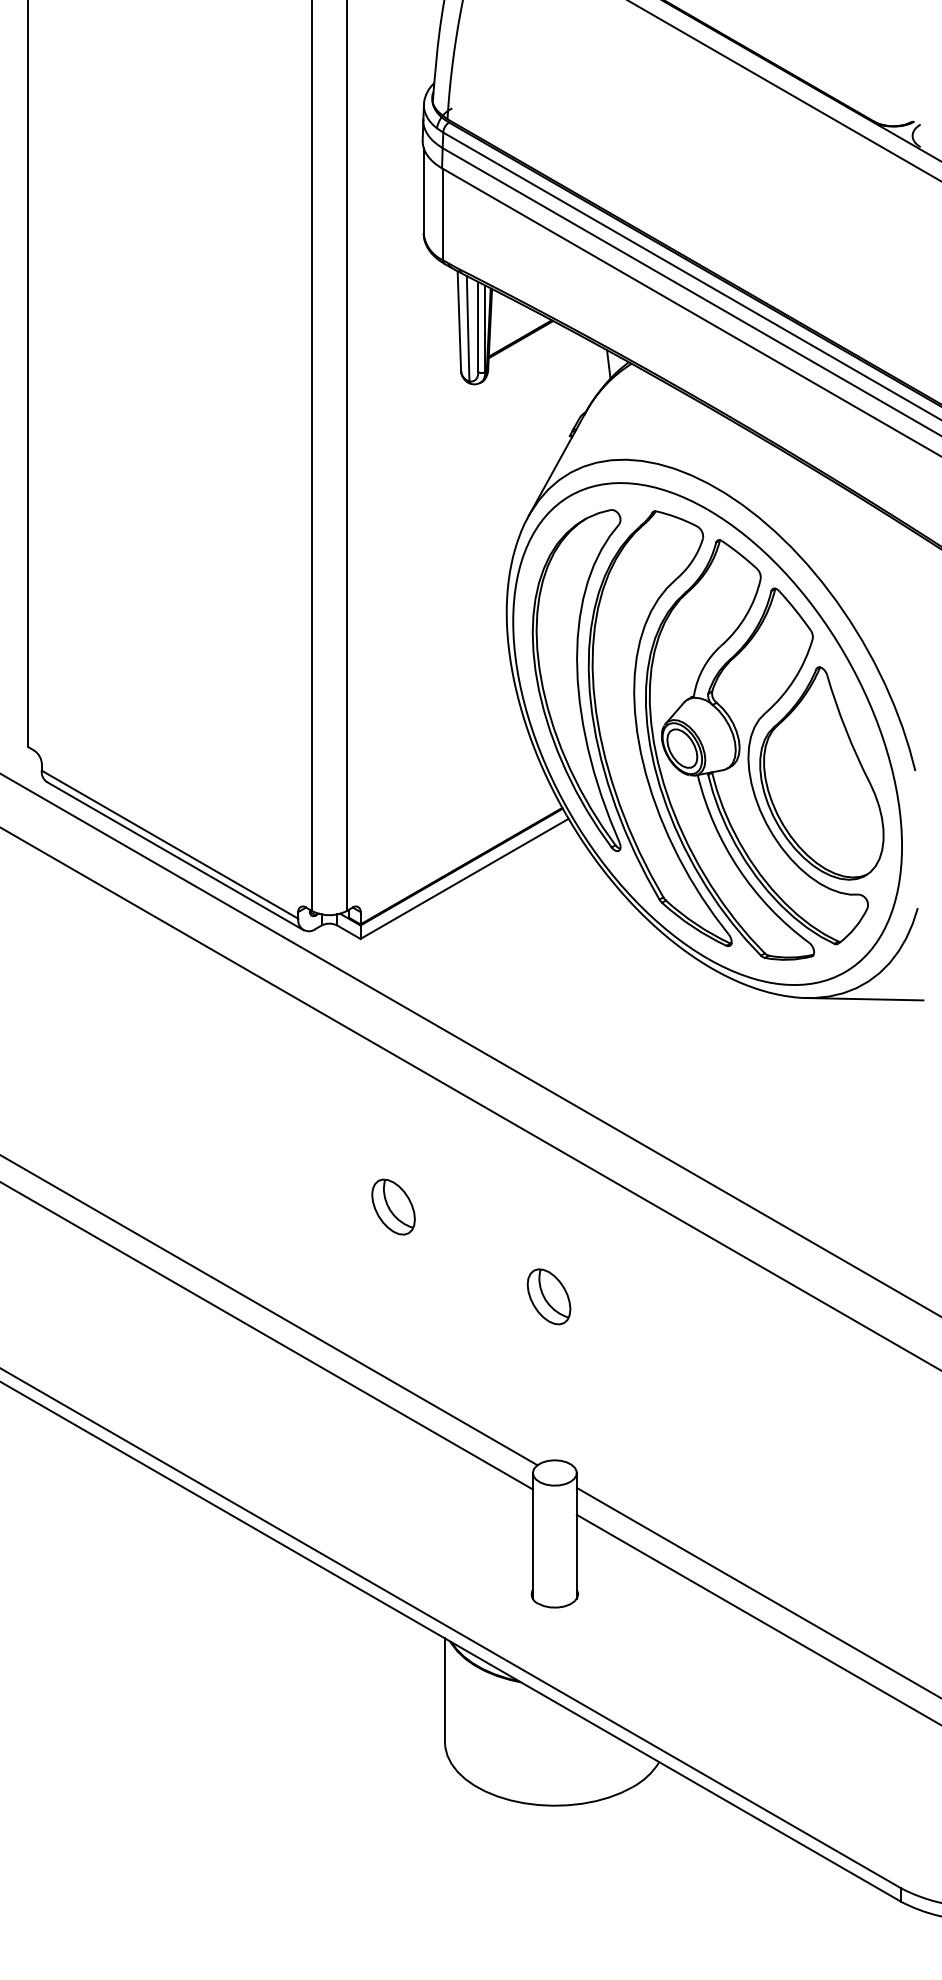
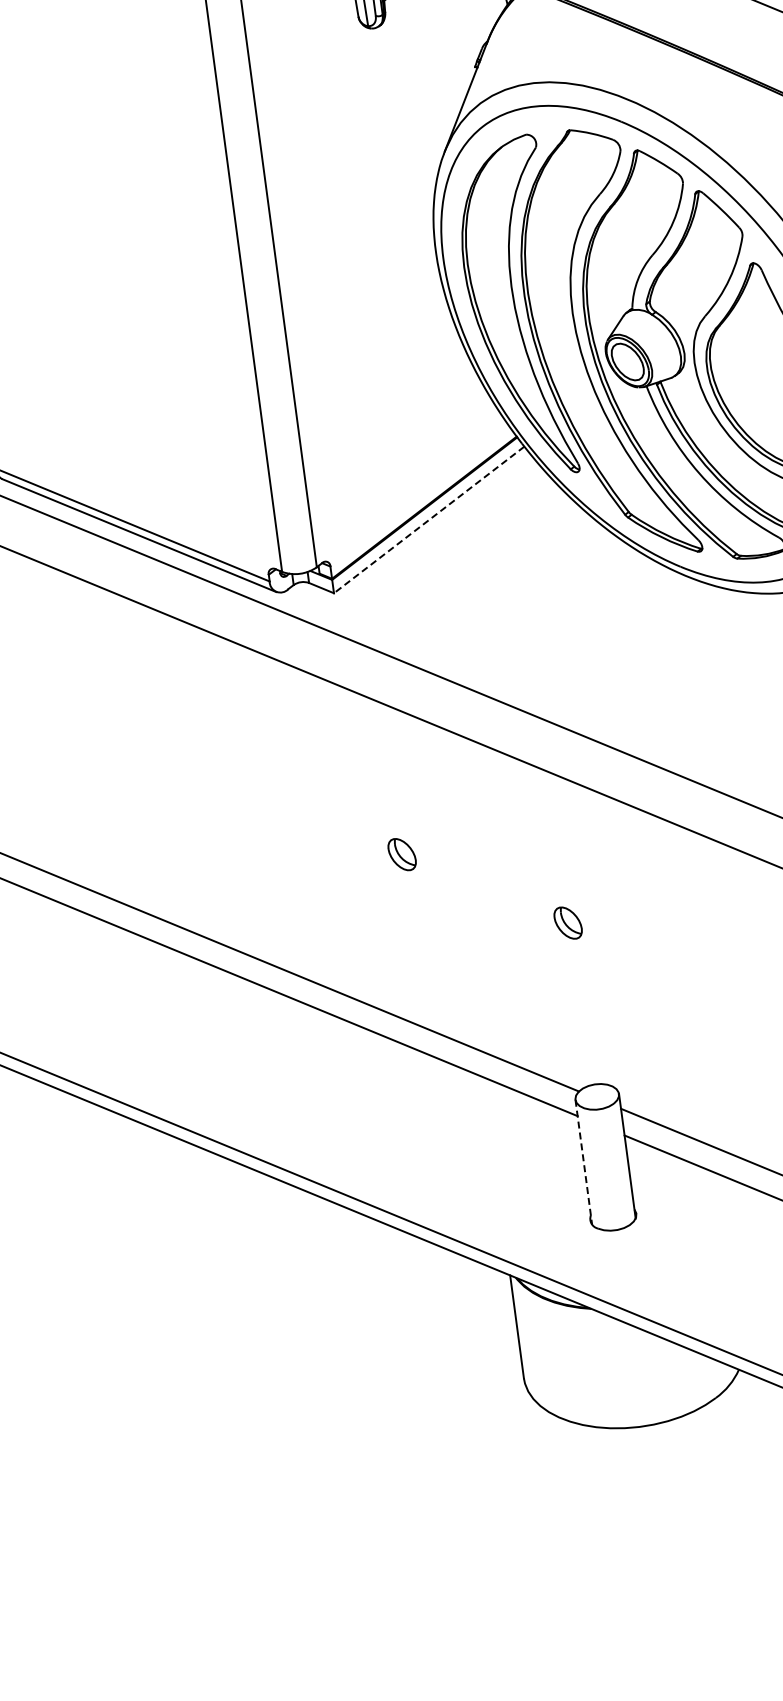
line: (464, 879) -> (429, 520), solid -> dashed
part: (393, 1206) -> (402, 854), size x0.6
part: (548, 1296) -> (567, 922), size x0.6
line: (532, 1535) -> (583, 1161), solid -> dashed

